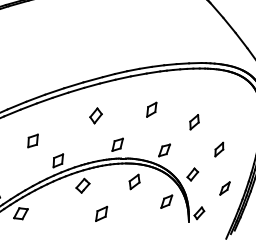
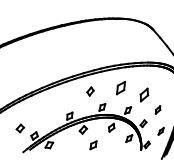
part: (150, 110) -> (120, 88), size x1.6
part: (194, 121) -> (144, 94), size x1.6
part: (32, 139) -> (55, 104), removed

